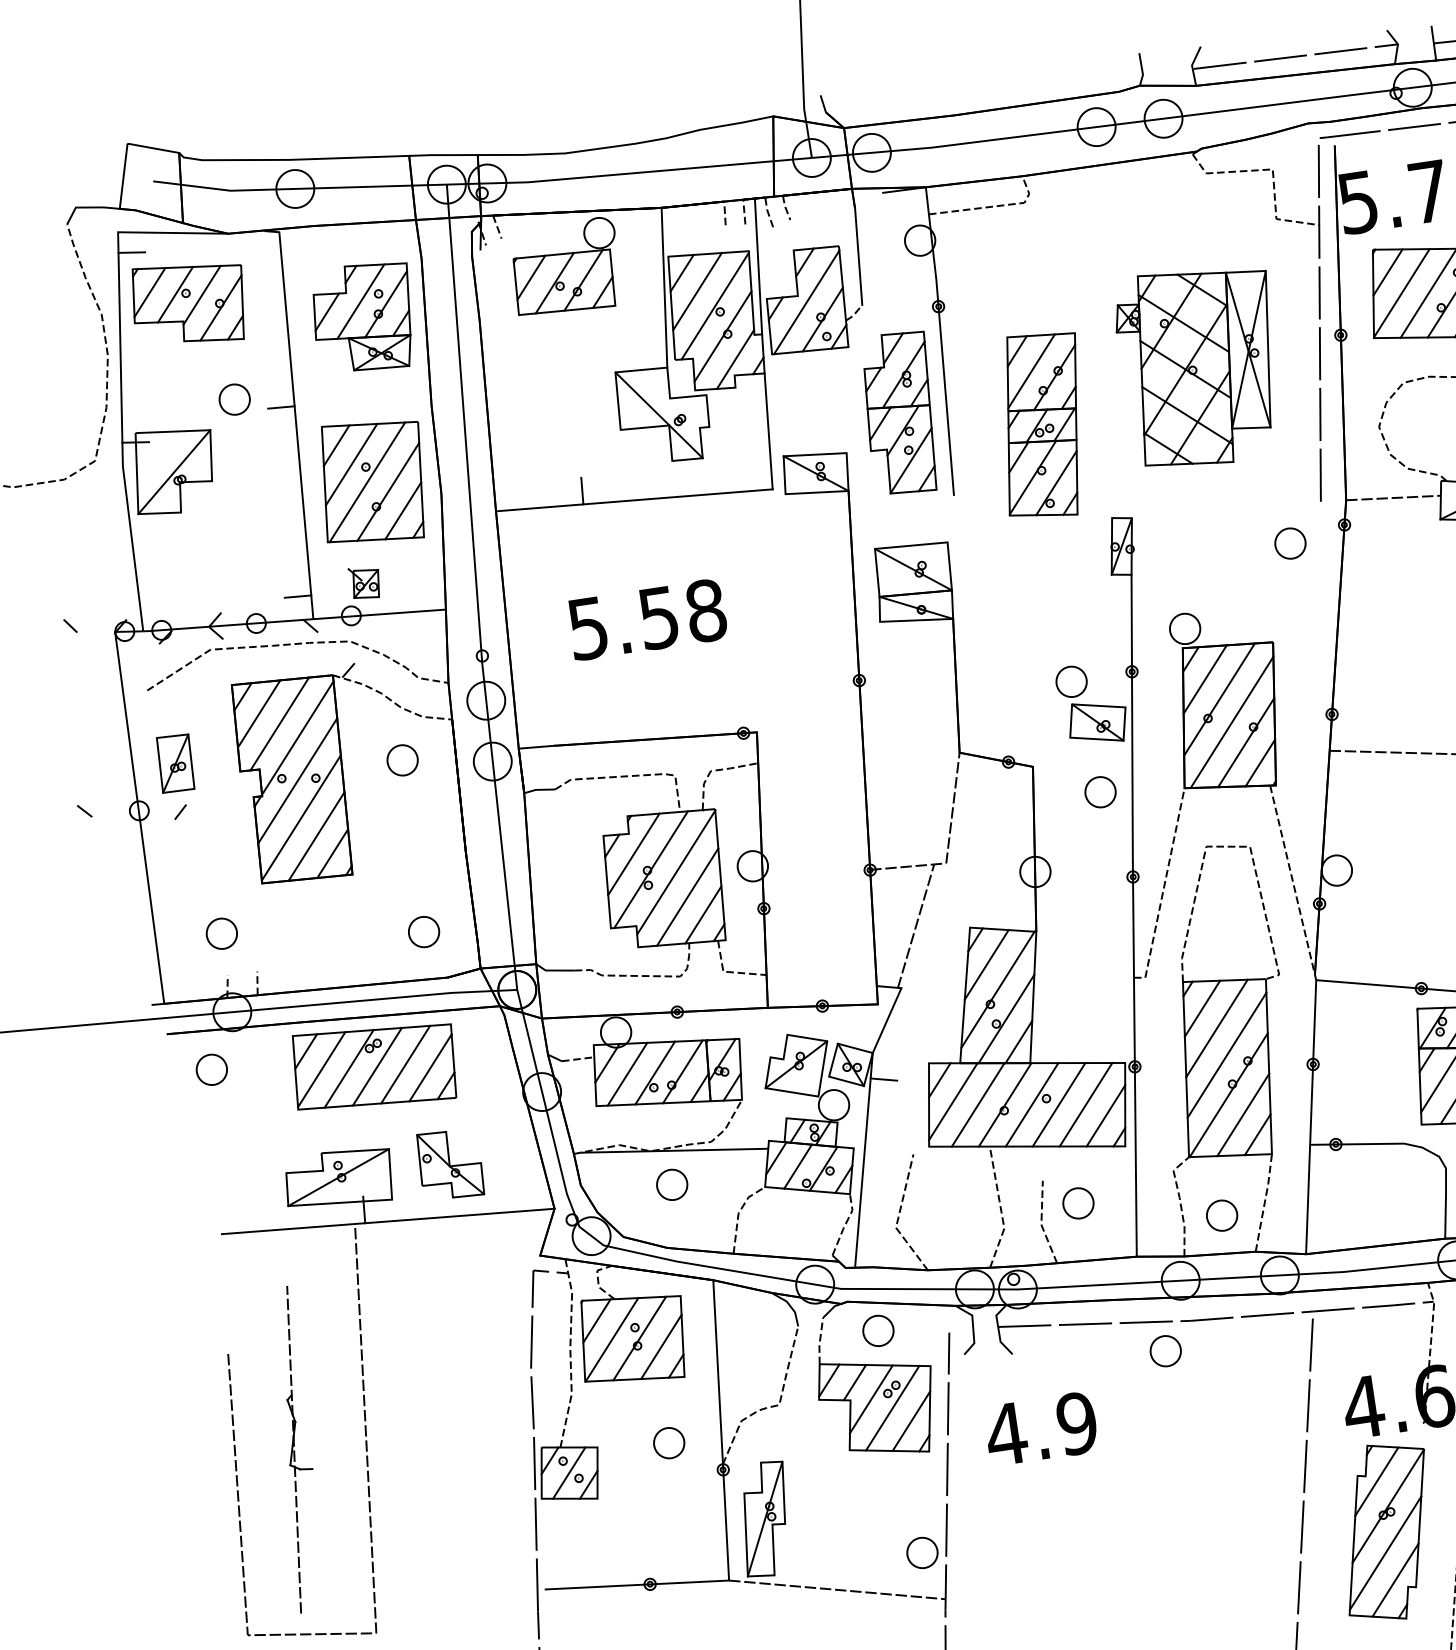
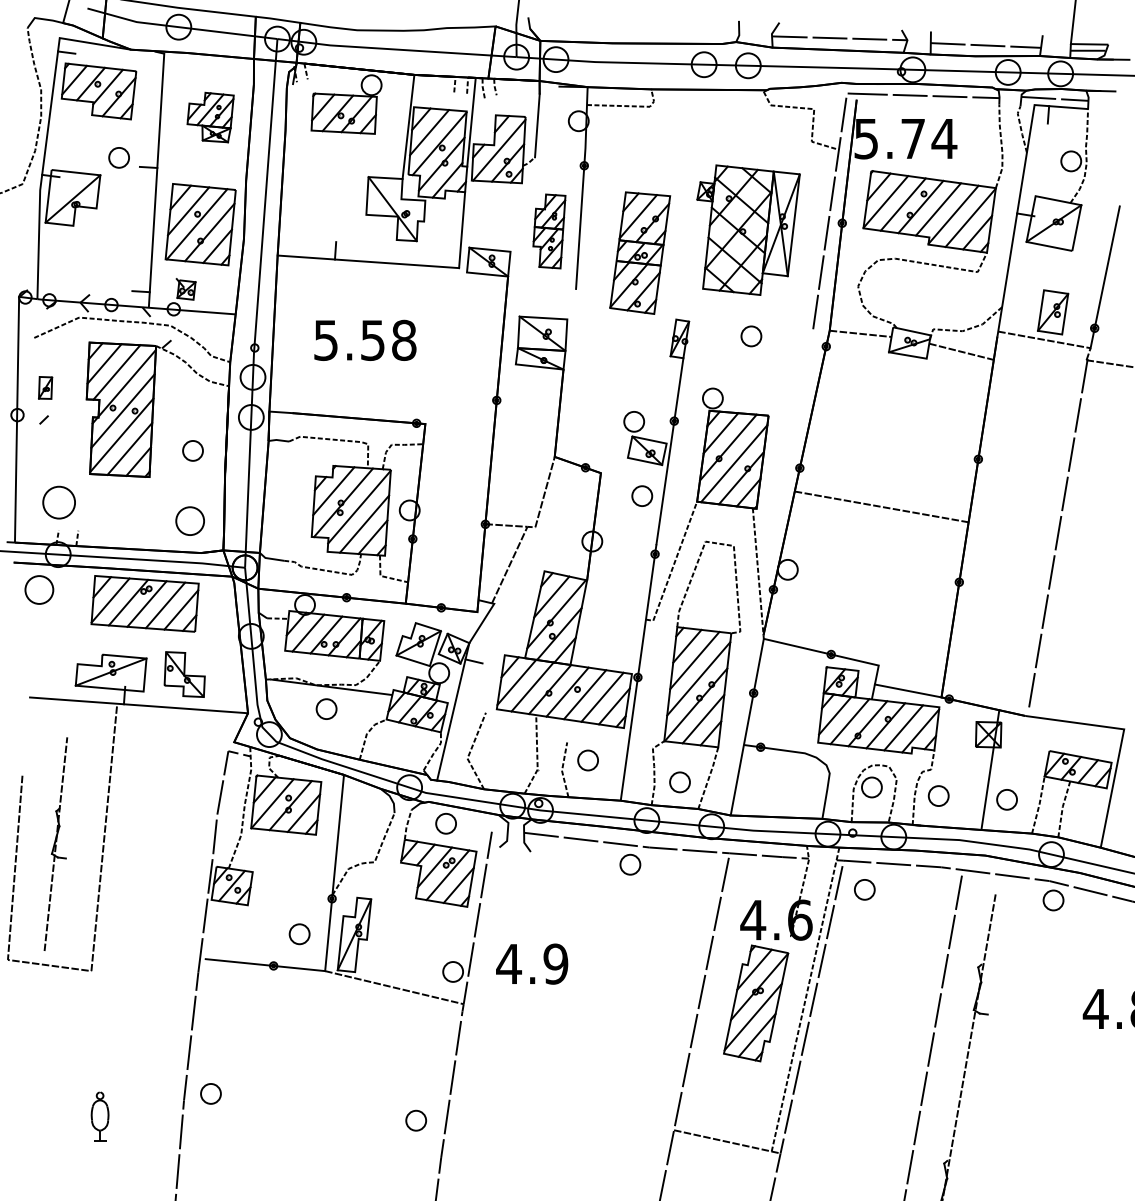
part: (363, 318) -> (210, 117), size x0.7
part: (900, 413) -> (549, 231), size x0.7
part: (1290, 543) -> (751, 336), moved
part: (401, 759) -> (192, 450), moved
part: (175, 762) -> (45, 387), size x0.6
part: (424, 932) -> (190, 521), size x1.4
part: (220, 933) -> (58, 502), size x1.6
part: (211, 1069) -> (39, 589), size x1.4
text: (1041, 1427) -> (532, 963), moved
part: (669, 1443) -> (299, 934), moved

